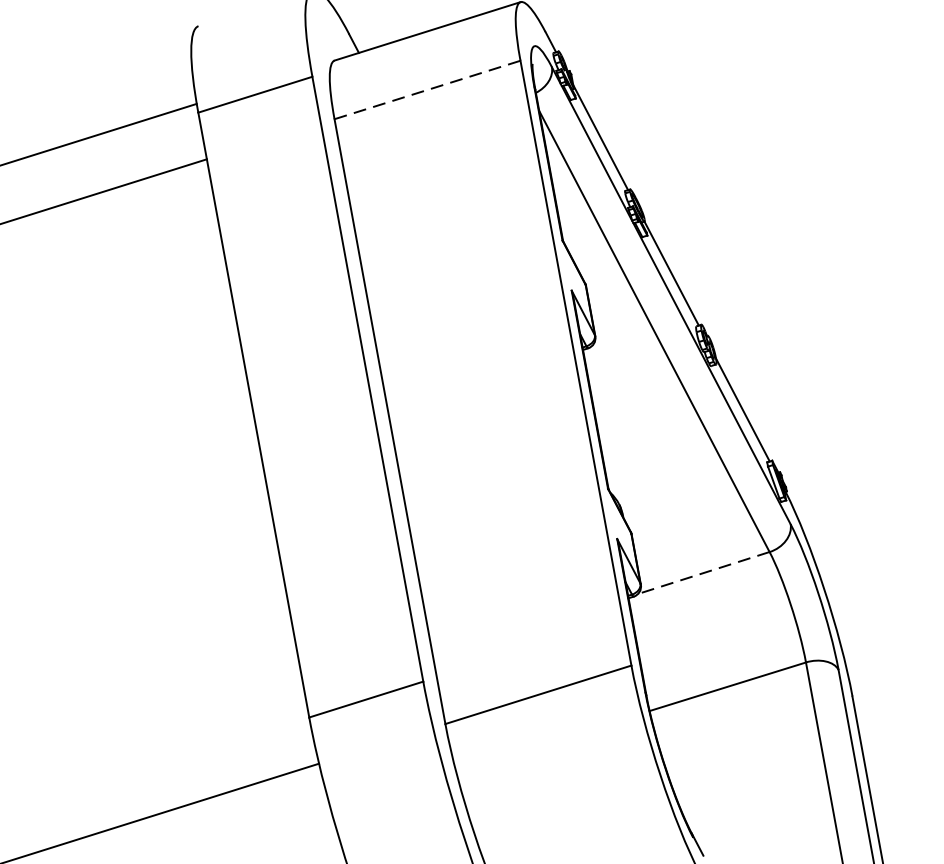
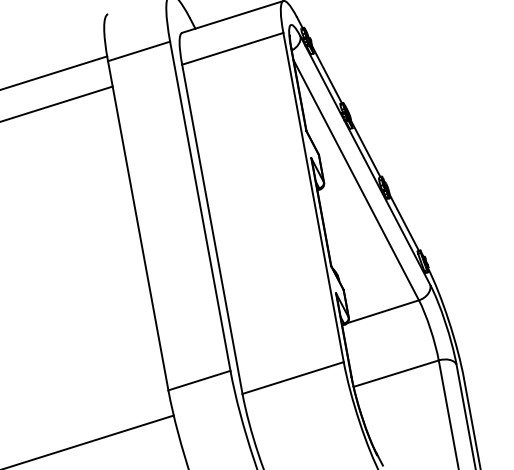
line: (428, 89) -> (233, 48), dashed -> solid
line: (704, 572) -> (383, 311), dashed -> solid

